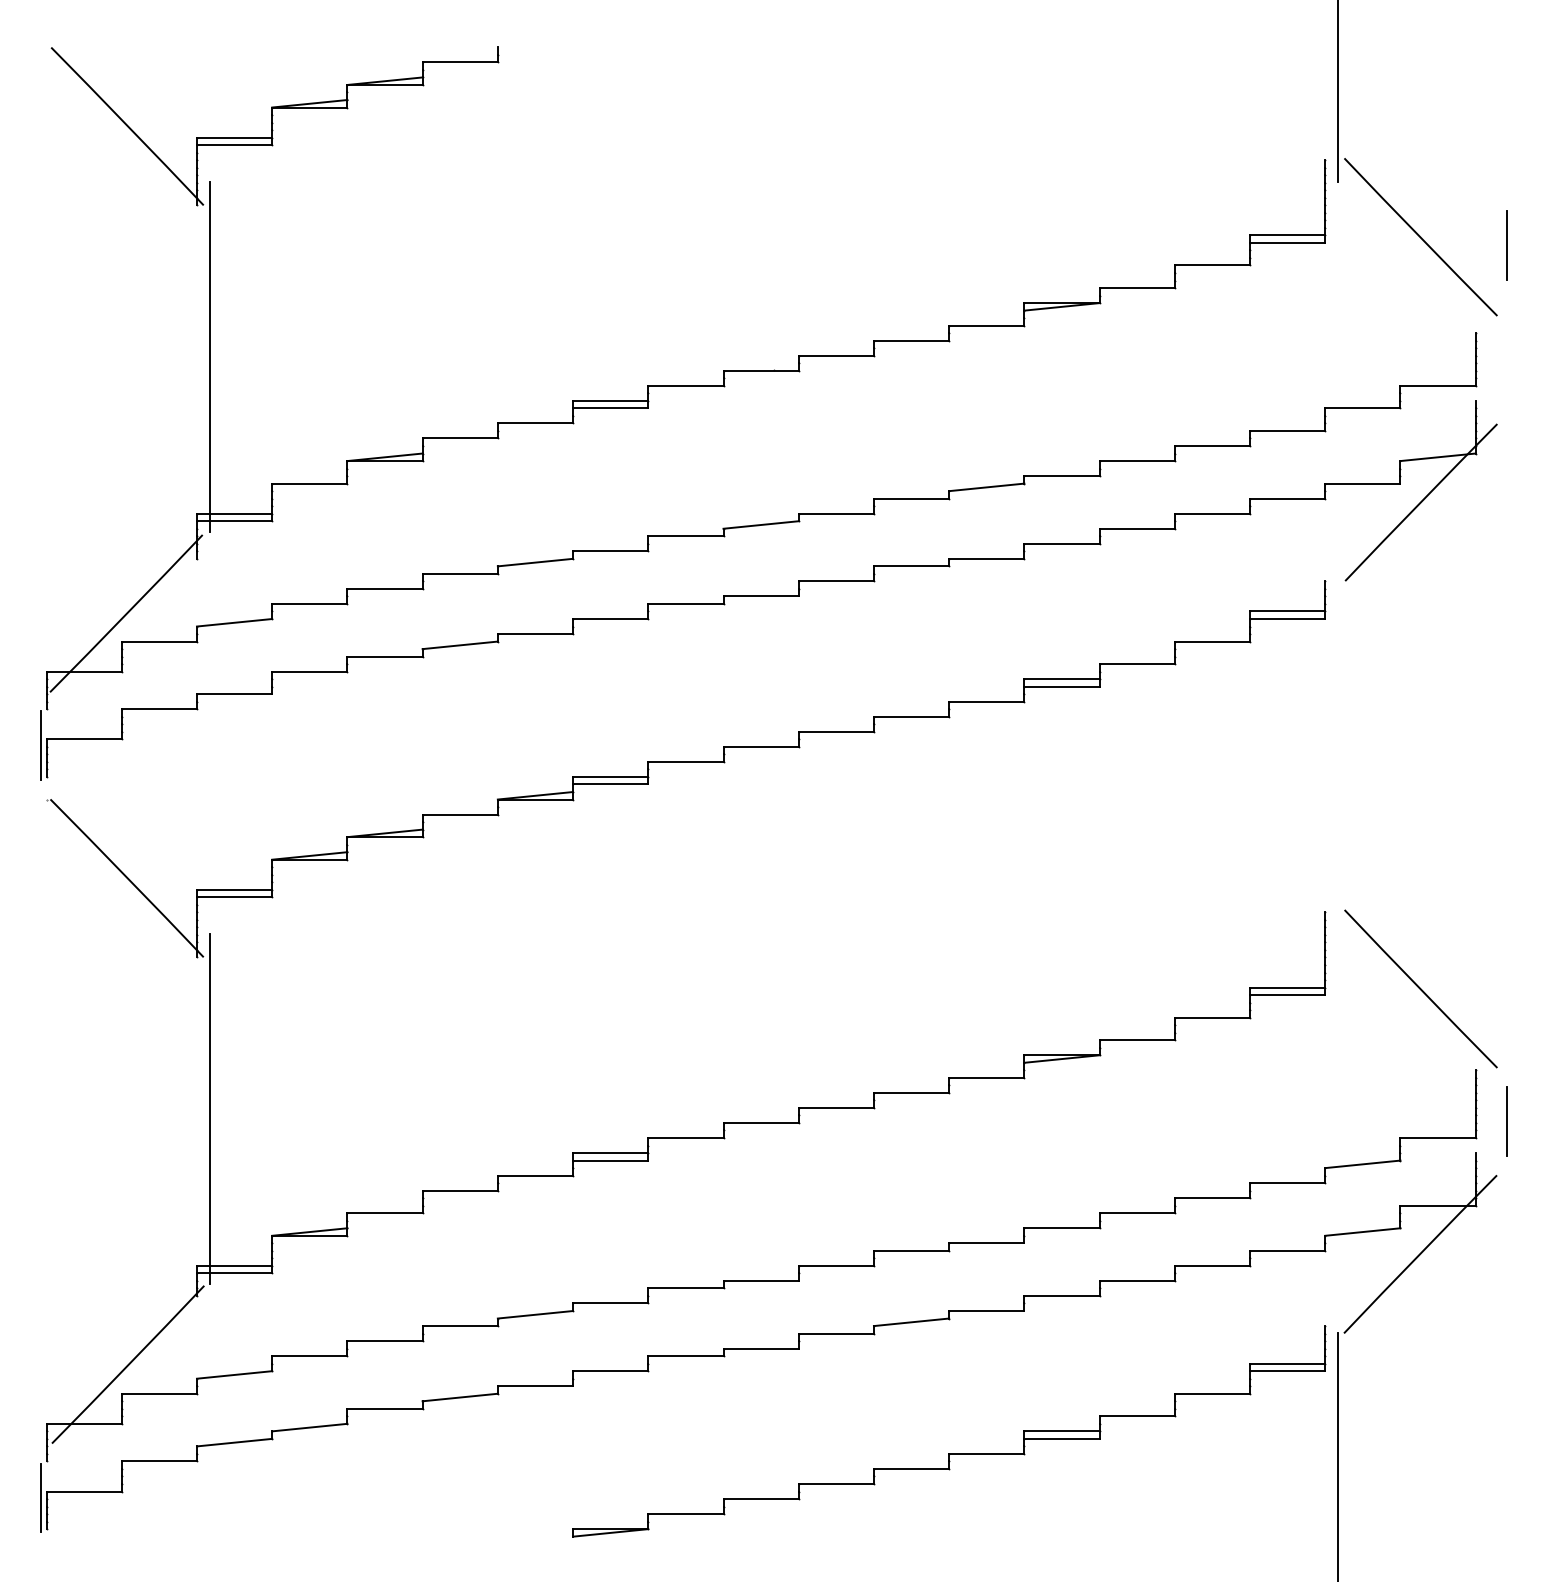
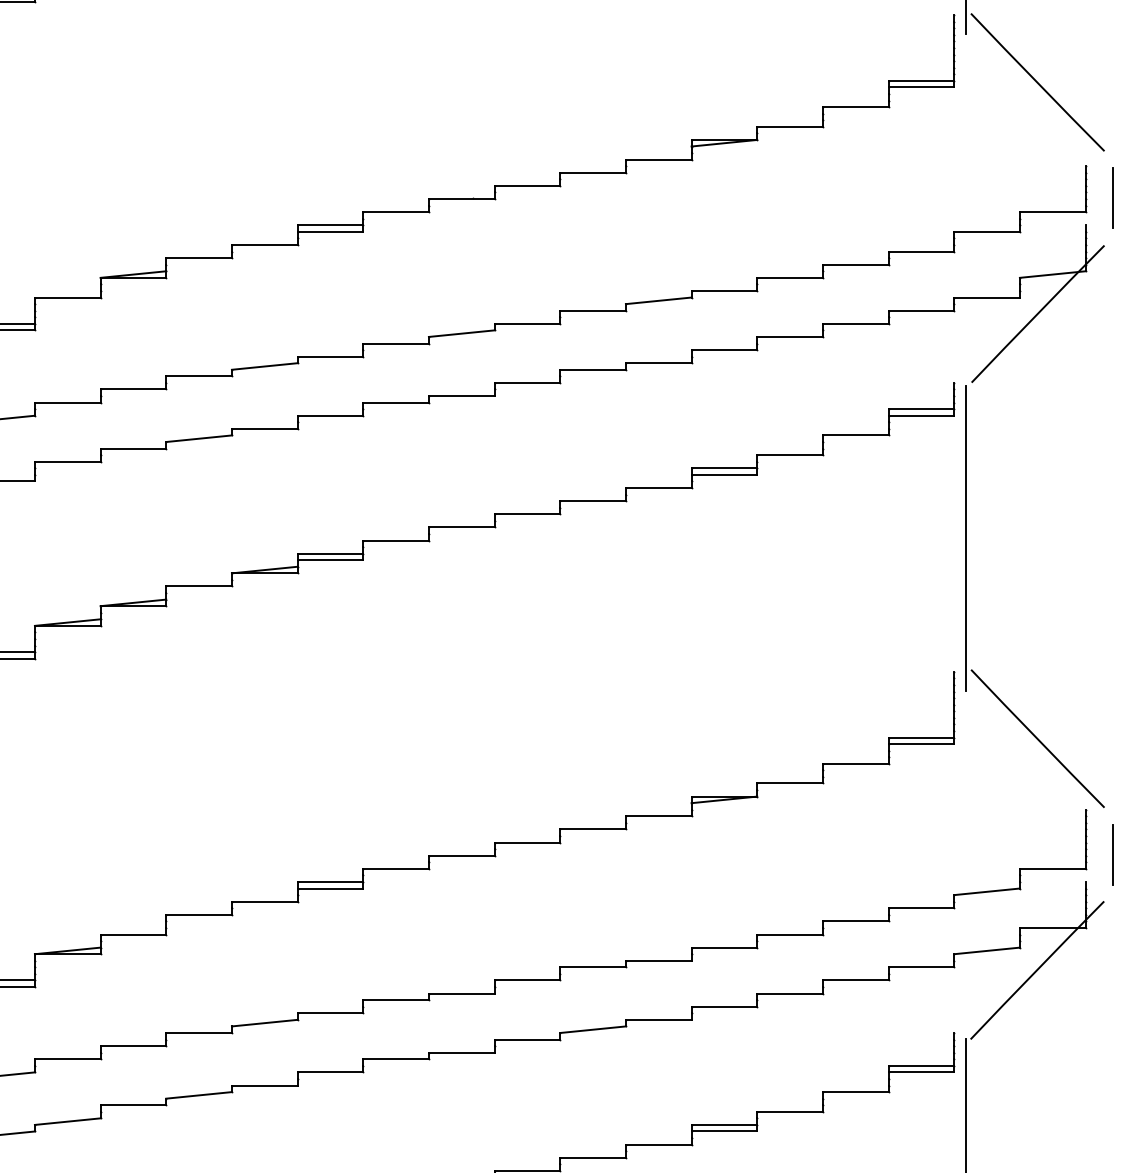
line: (1506, 245) -> (1112, 197), moved
line: (1338, 759) -> (965, 538), added

